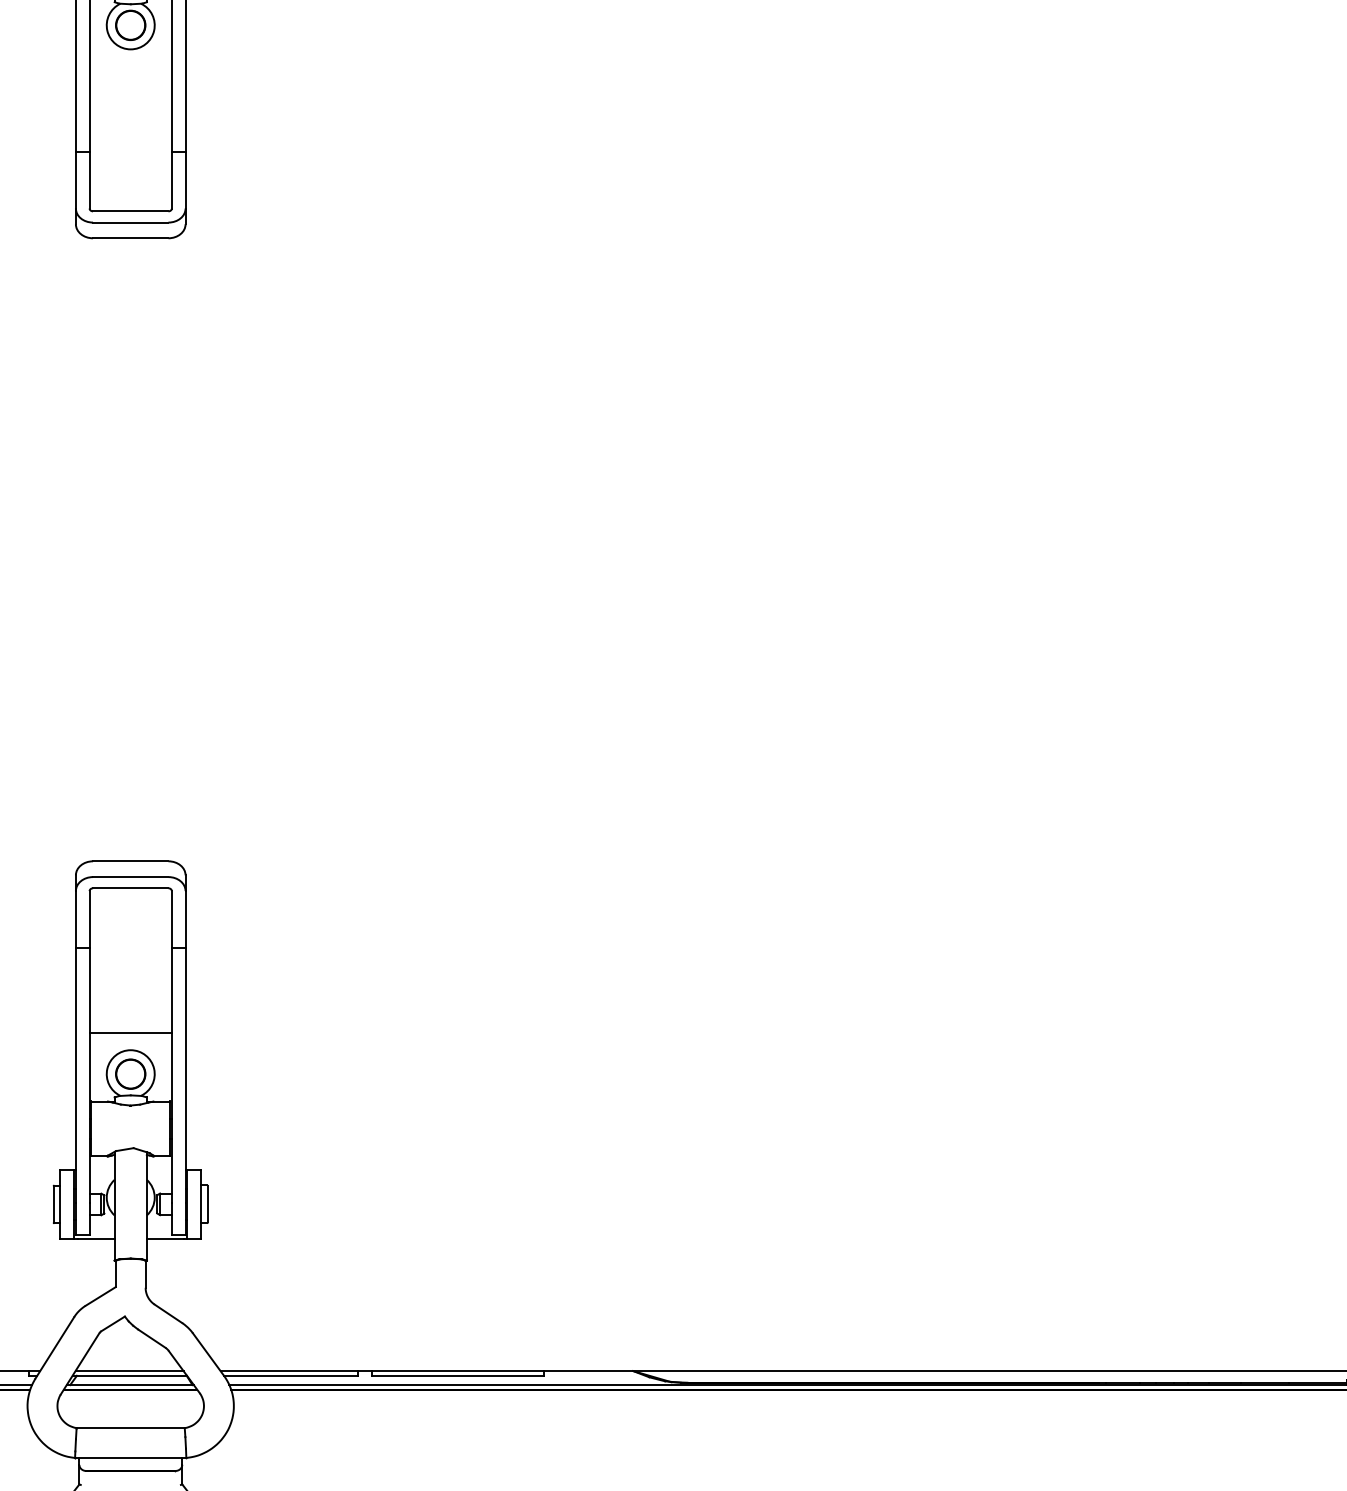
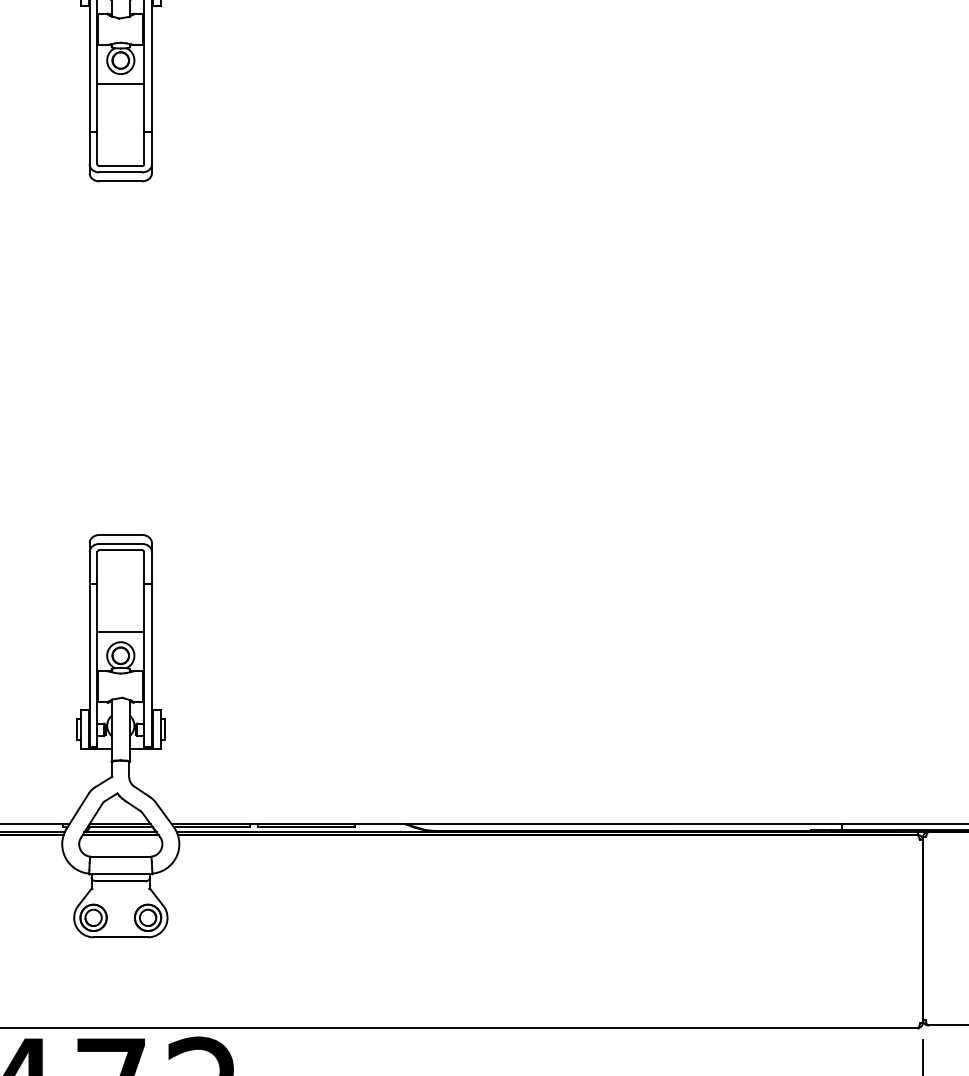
line: (130, 65) -> (120, 83), added

